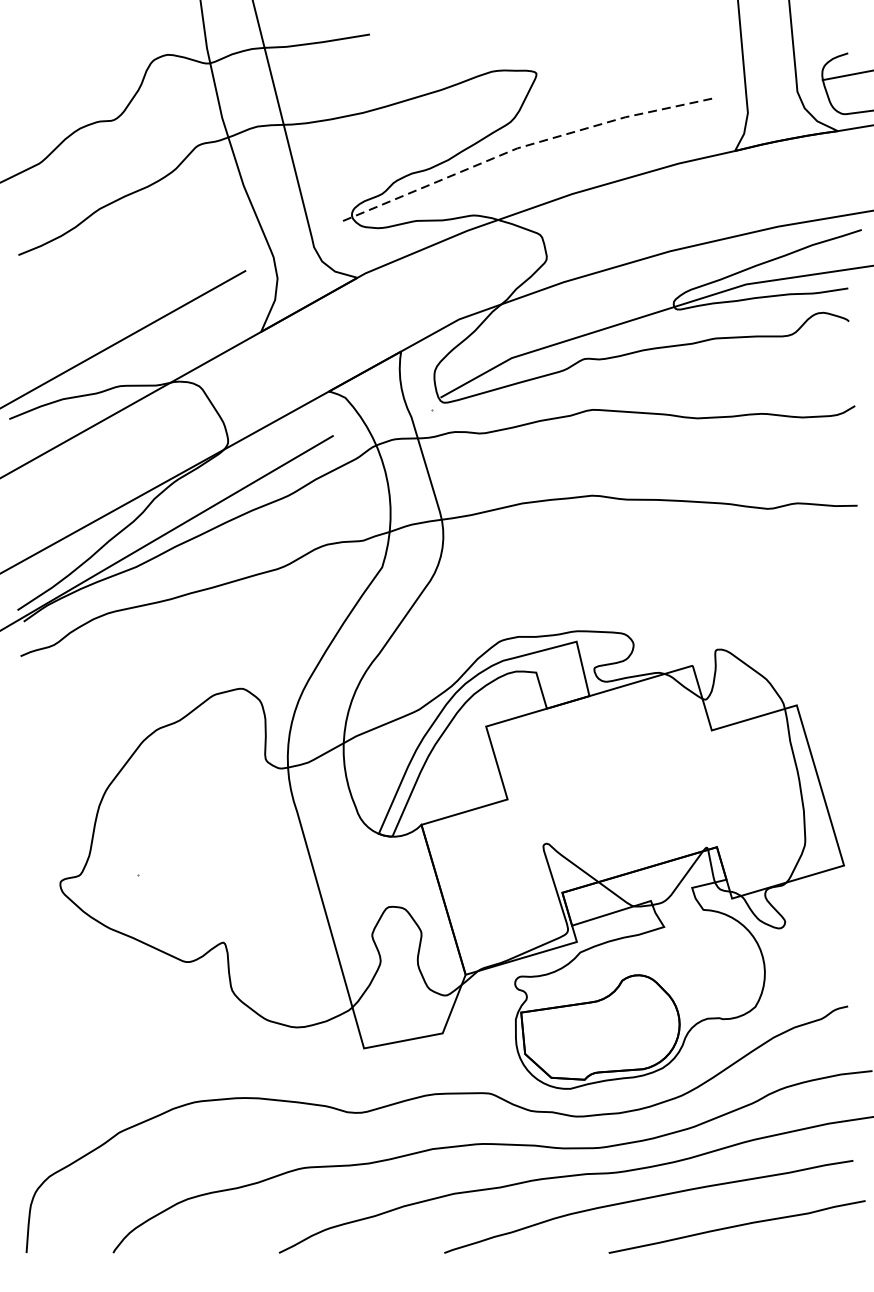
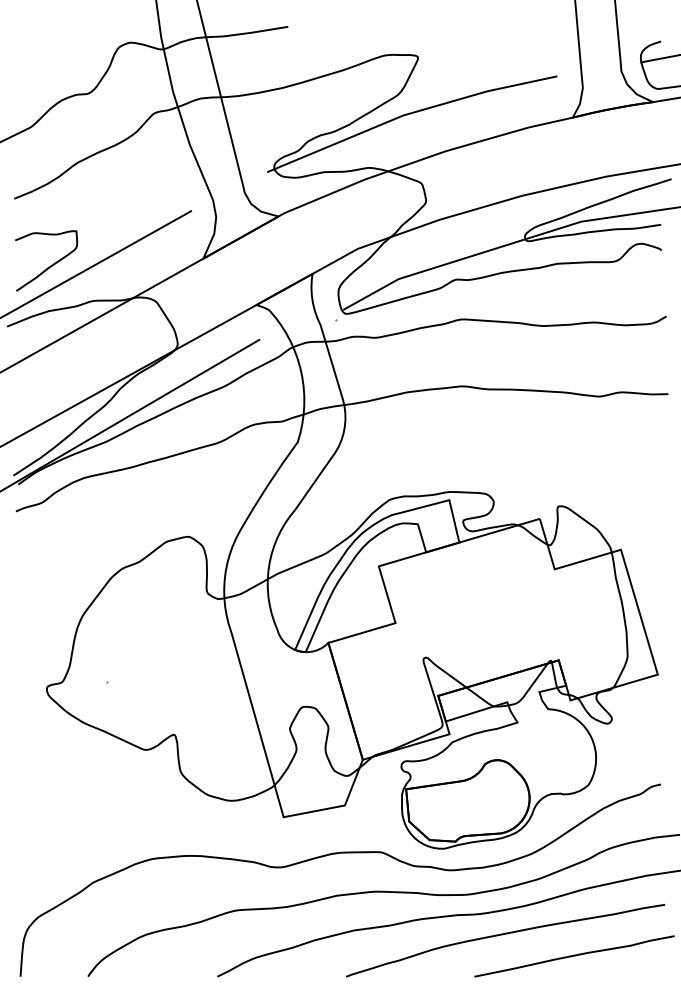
line: (524, 145) -> (408, 113), dashed -> solid
curve: (62, 341) -> (48, 266), added

